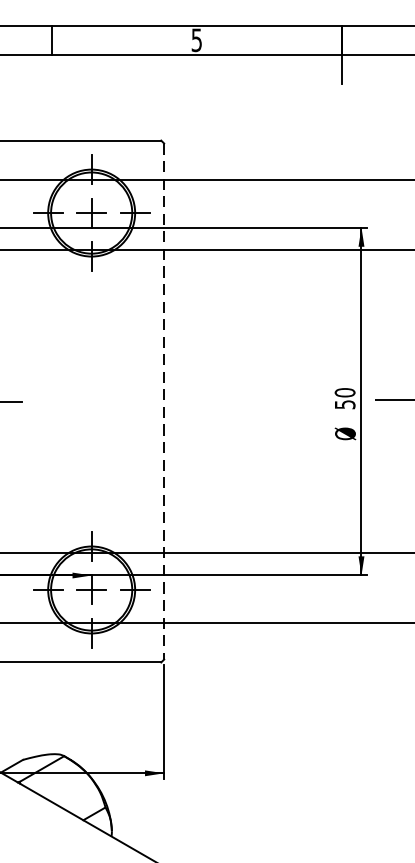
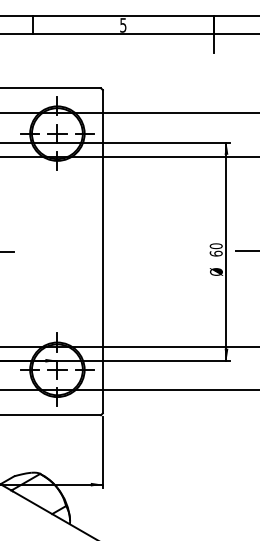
line: (163, 401) -> (102, 251), dashed -> solid
text: (343, 404) -> (215, 253), 50 -> 60

